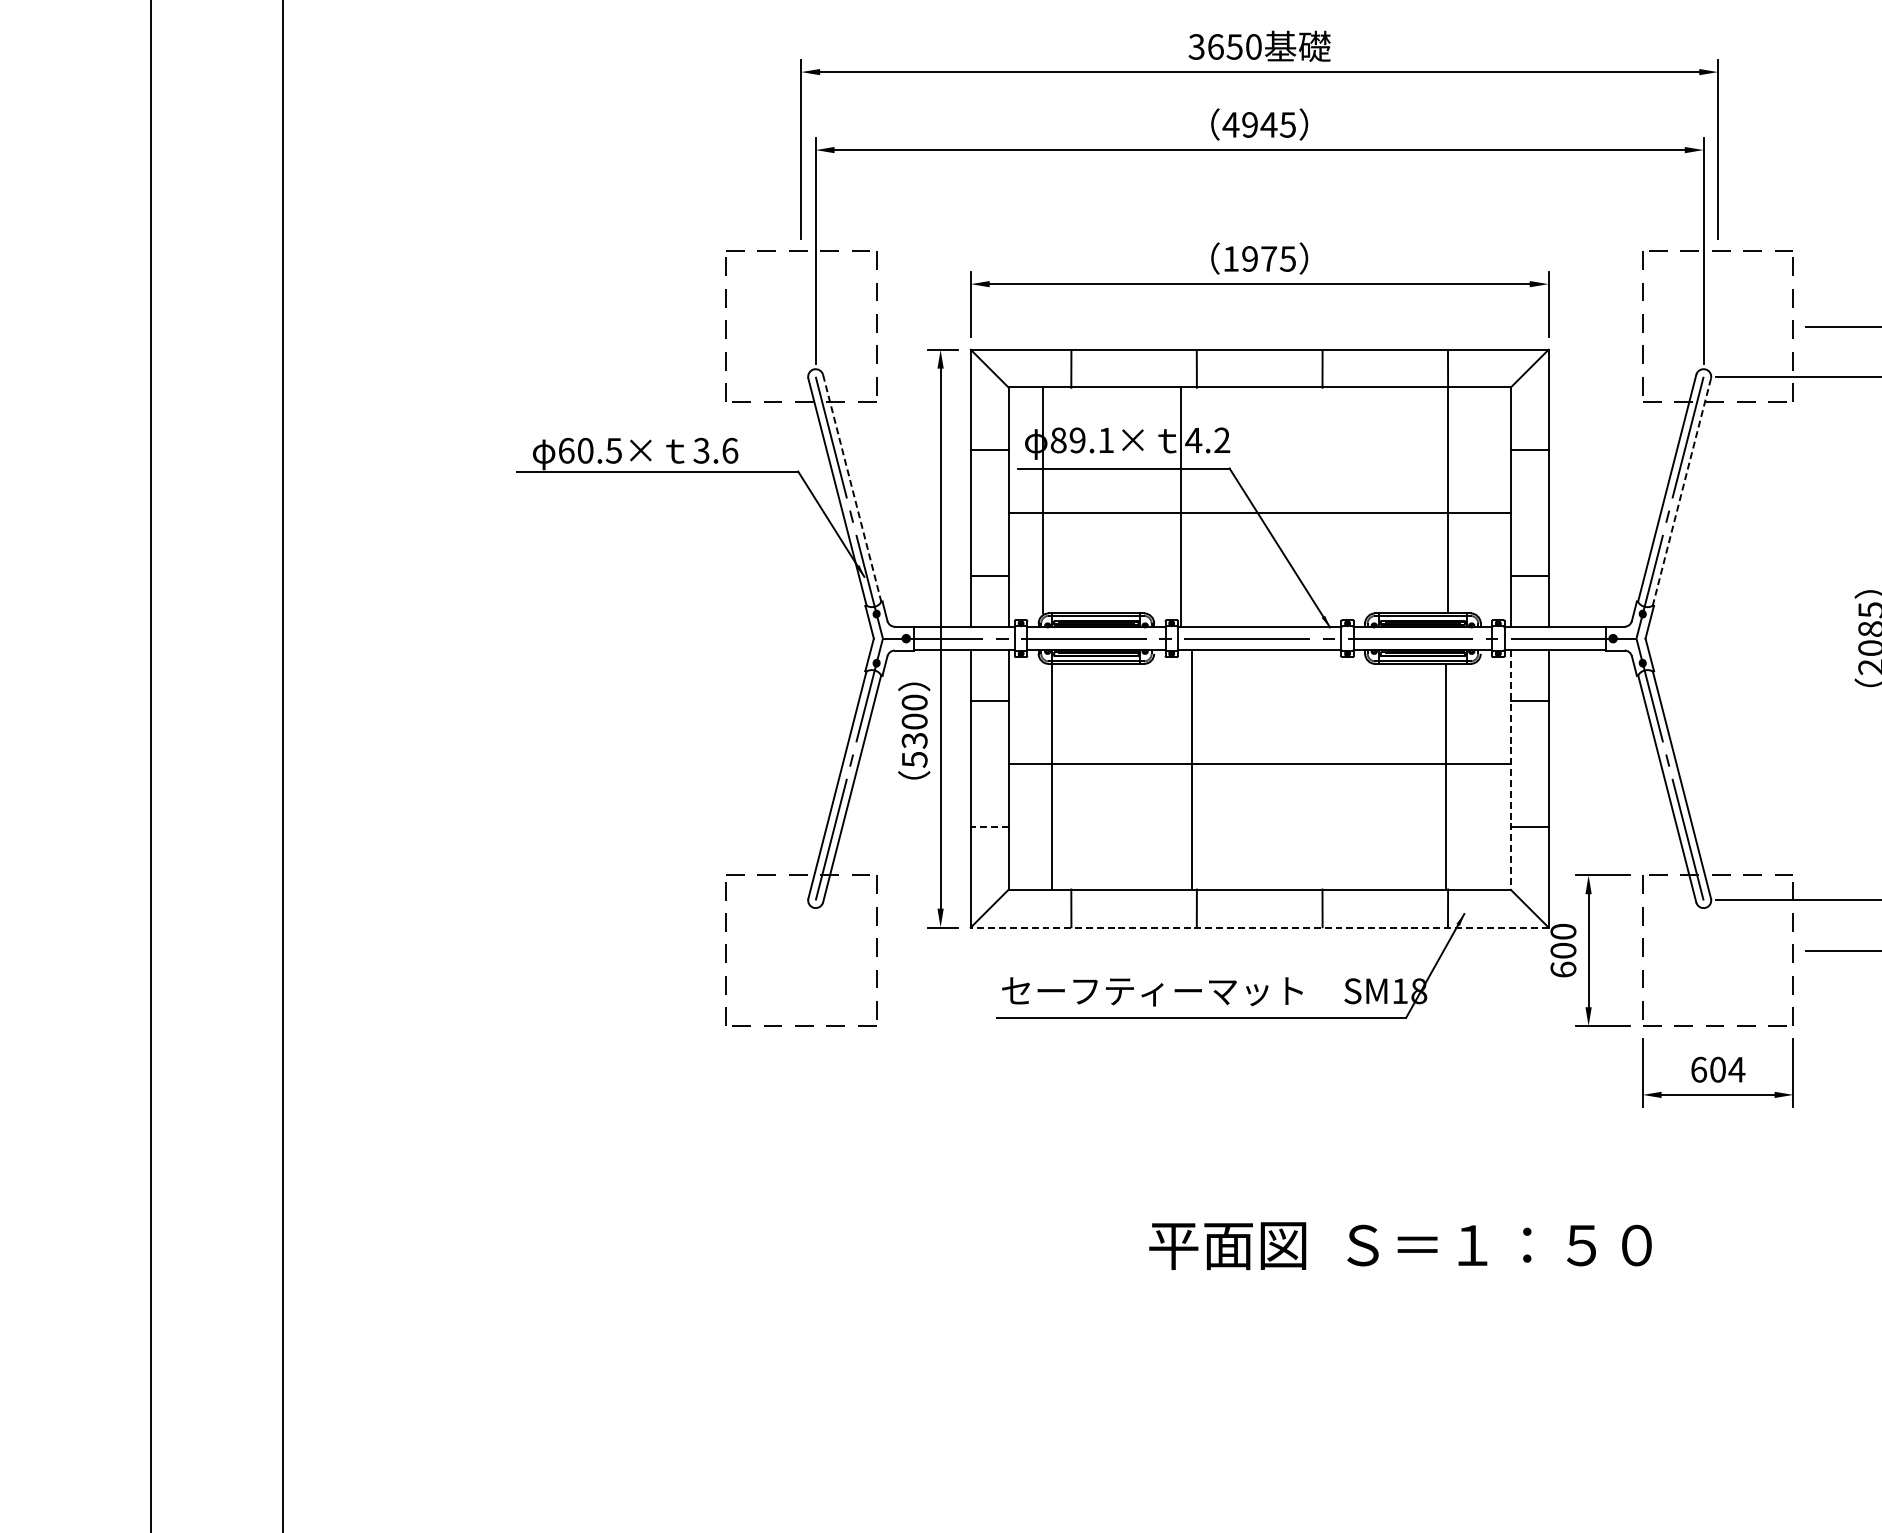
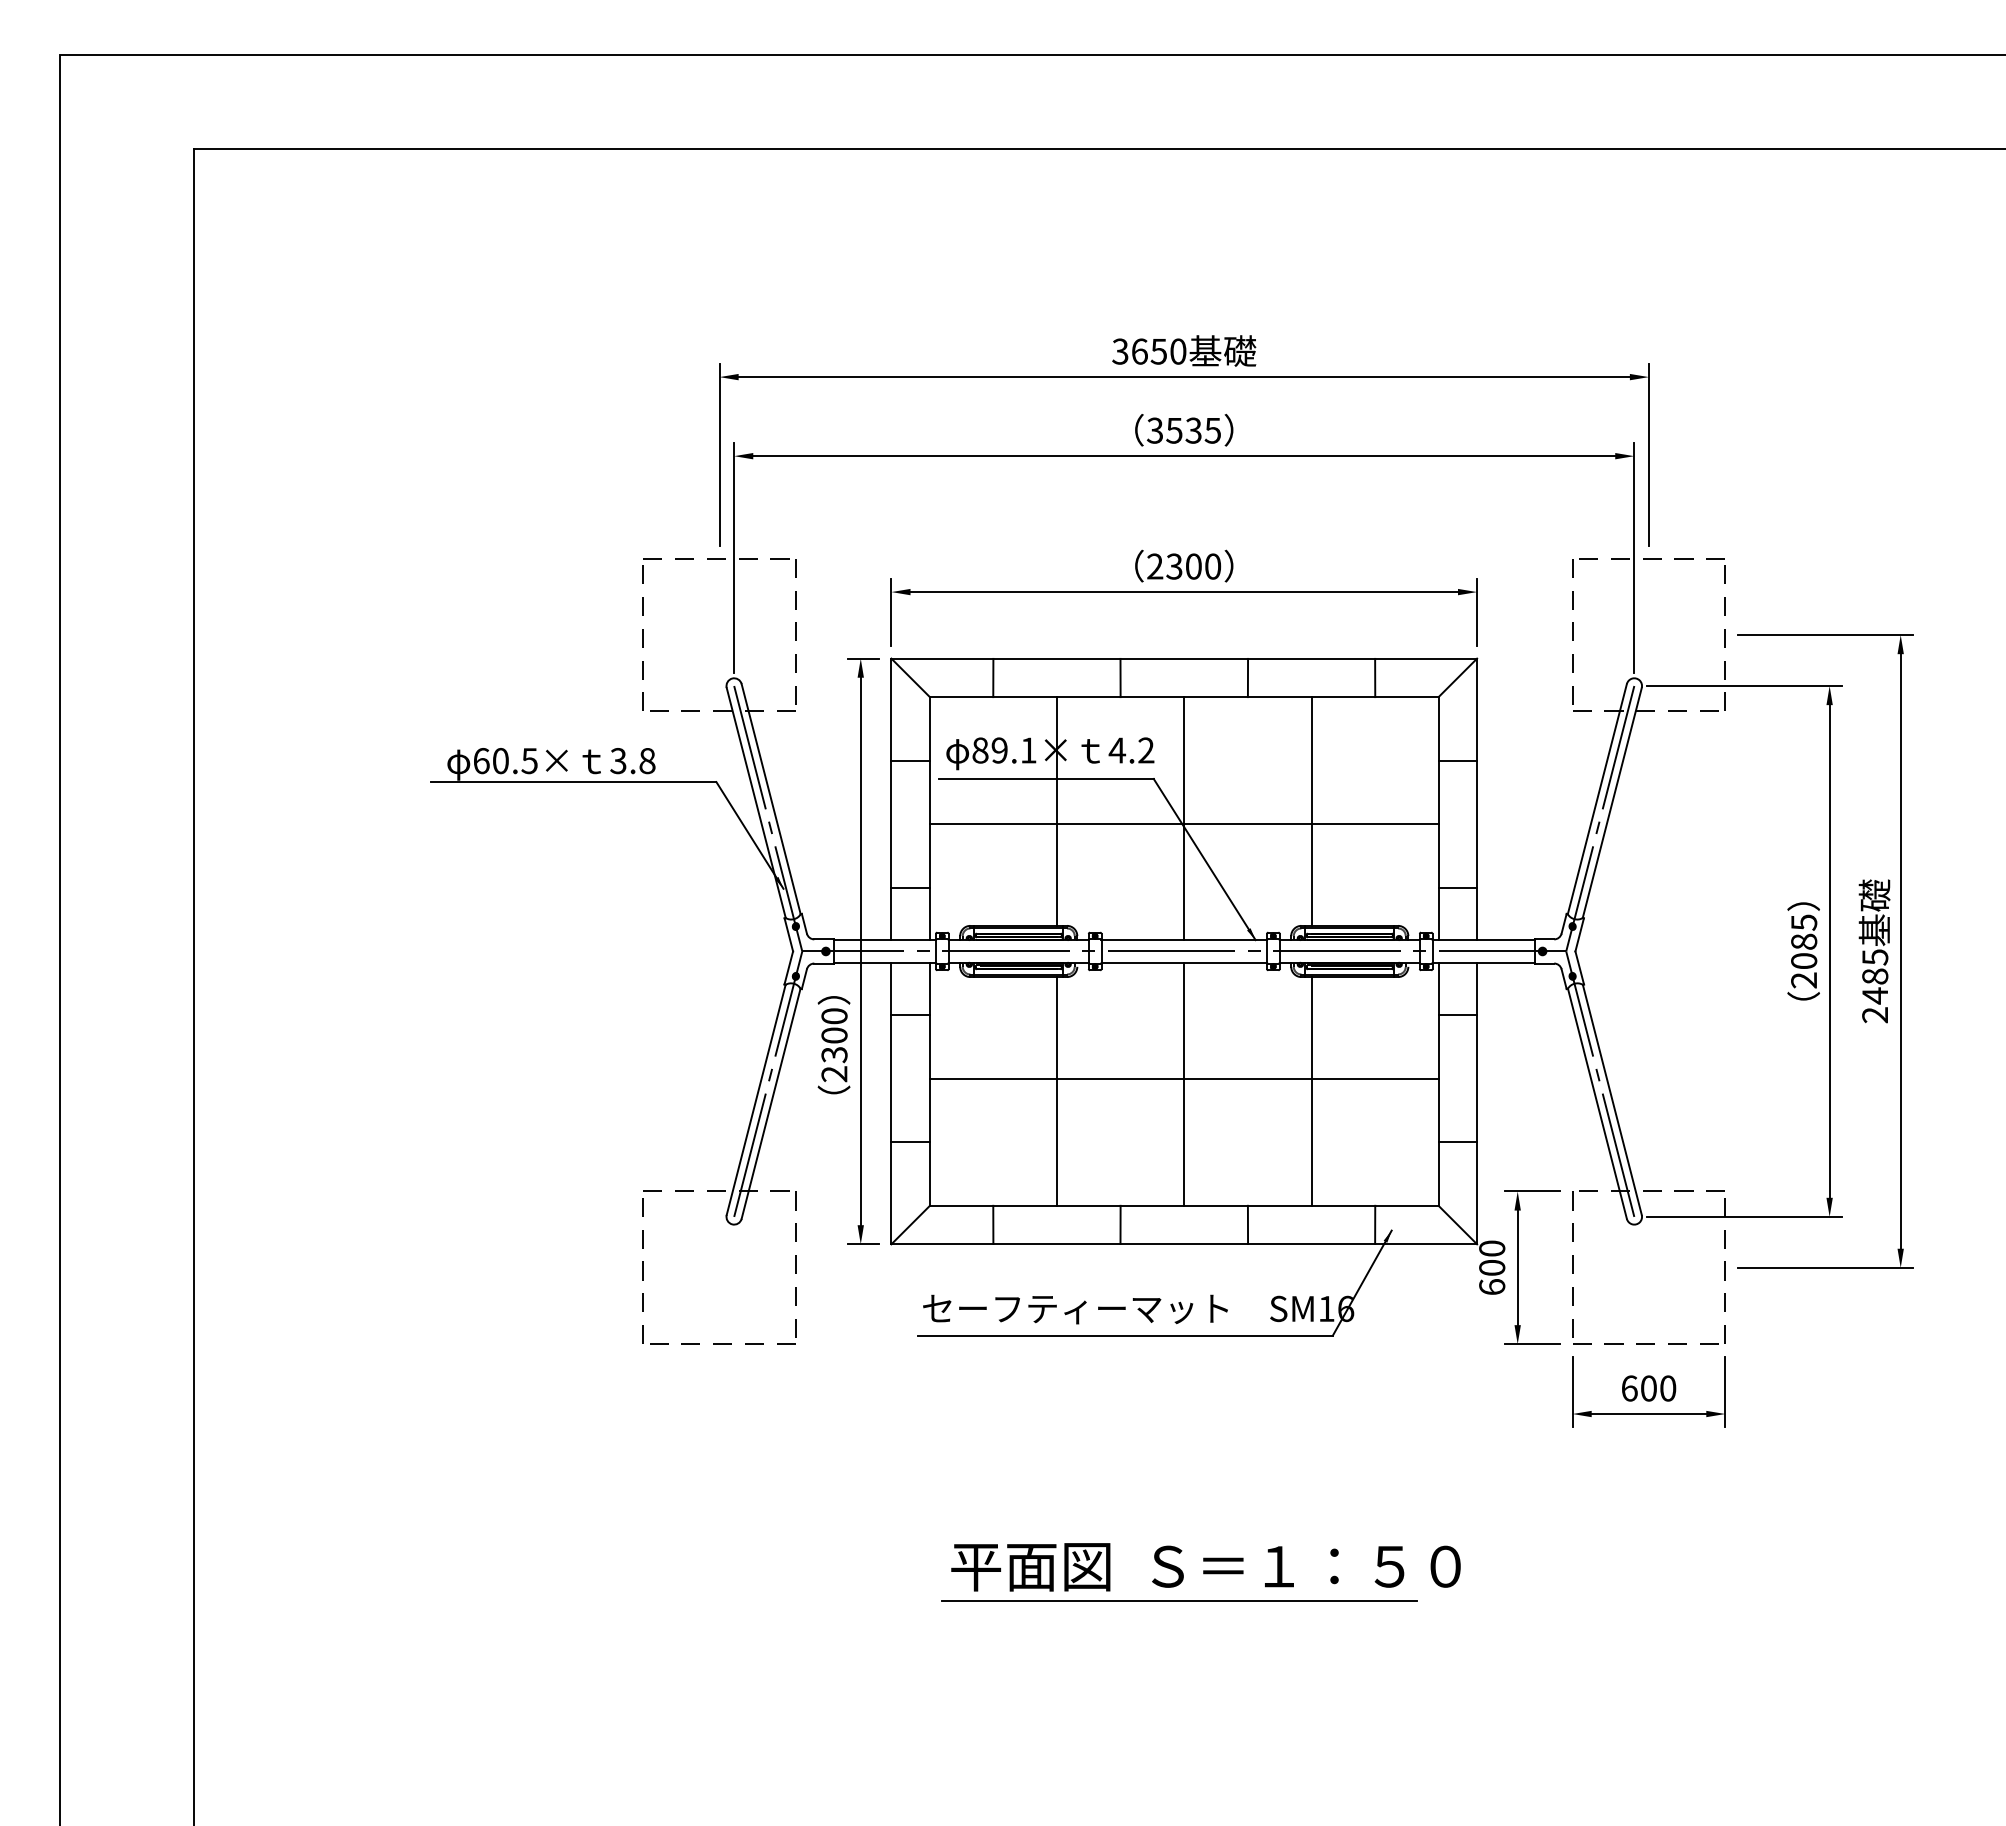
text: (1250, 124) -> (1174, 430), 4945 -> 3535
text: (1259, 258) -> (1184, 566), 1975 -> 2300
text: (730, 451) -> (647, 761), 3.6 -> 3.8
line: (852, 488) -> (771, 799), dashed -> solid
line: (1682, 491) -> (1612, 802), dashed -> solid
line: (1042, 499) -> (1056, 810), moved
line: (1448, 499) -> (1311, 810), moved
line: (1181, 507) -> (1184, 818), moved
text: (914, 760) -> (834, 1074), 5300 -> 2300
line: (1191, 769) -> (1184, 1084), moved
line: (1510, 769) -> (1438, 1084), dashed -> solid
line: (1051, 776) -> (1056, 1091), moved
line: (1446, 776) -> (1311, 1091), moved
line: (989, 827) -> (910, 1142), dashed -> solid
line: (1259, 927) -> (1184, 1244), dashed -> solid
text: (1419, 990) -> (1346, 1308), SM18 -> SM16
text: (1736, 1069) -> (1667, 1388), 604 -> 600
text: (1400, 1246) -> (1205, 1567), moved
line: (1255, 1279) -> (1179, 1601), added

